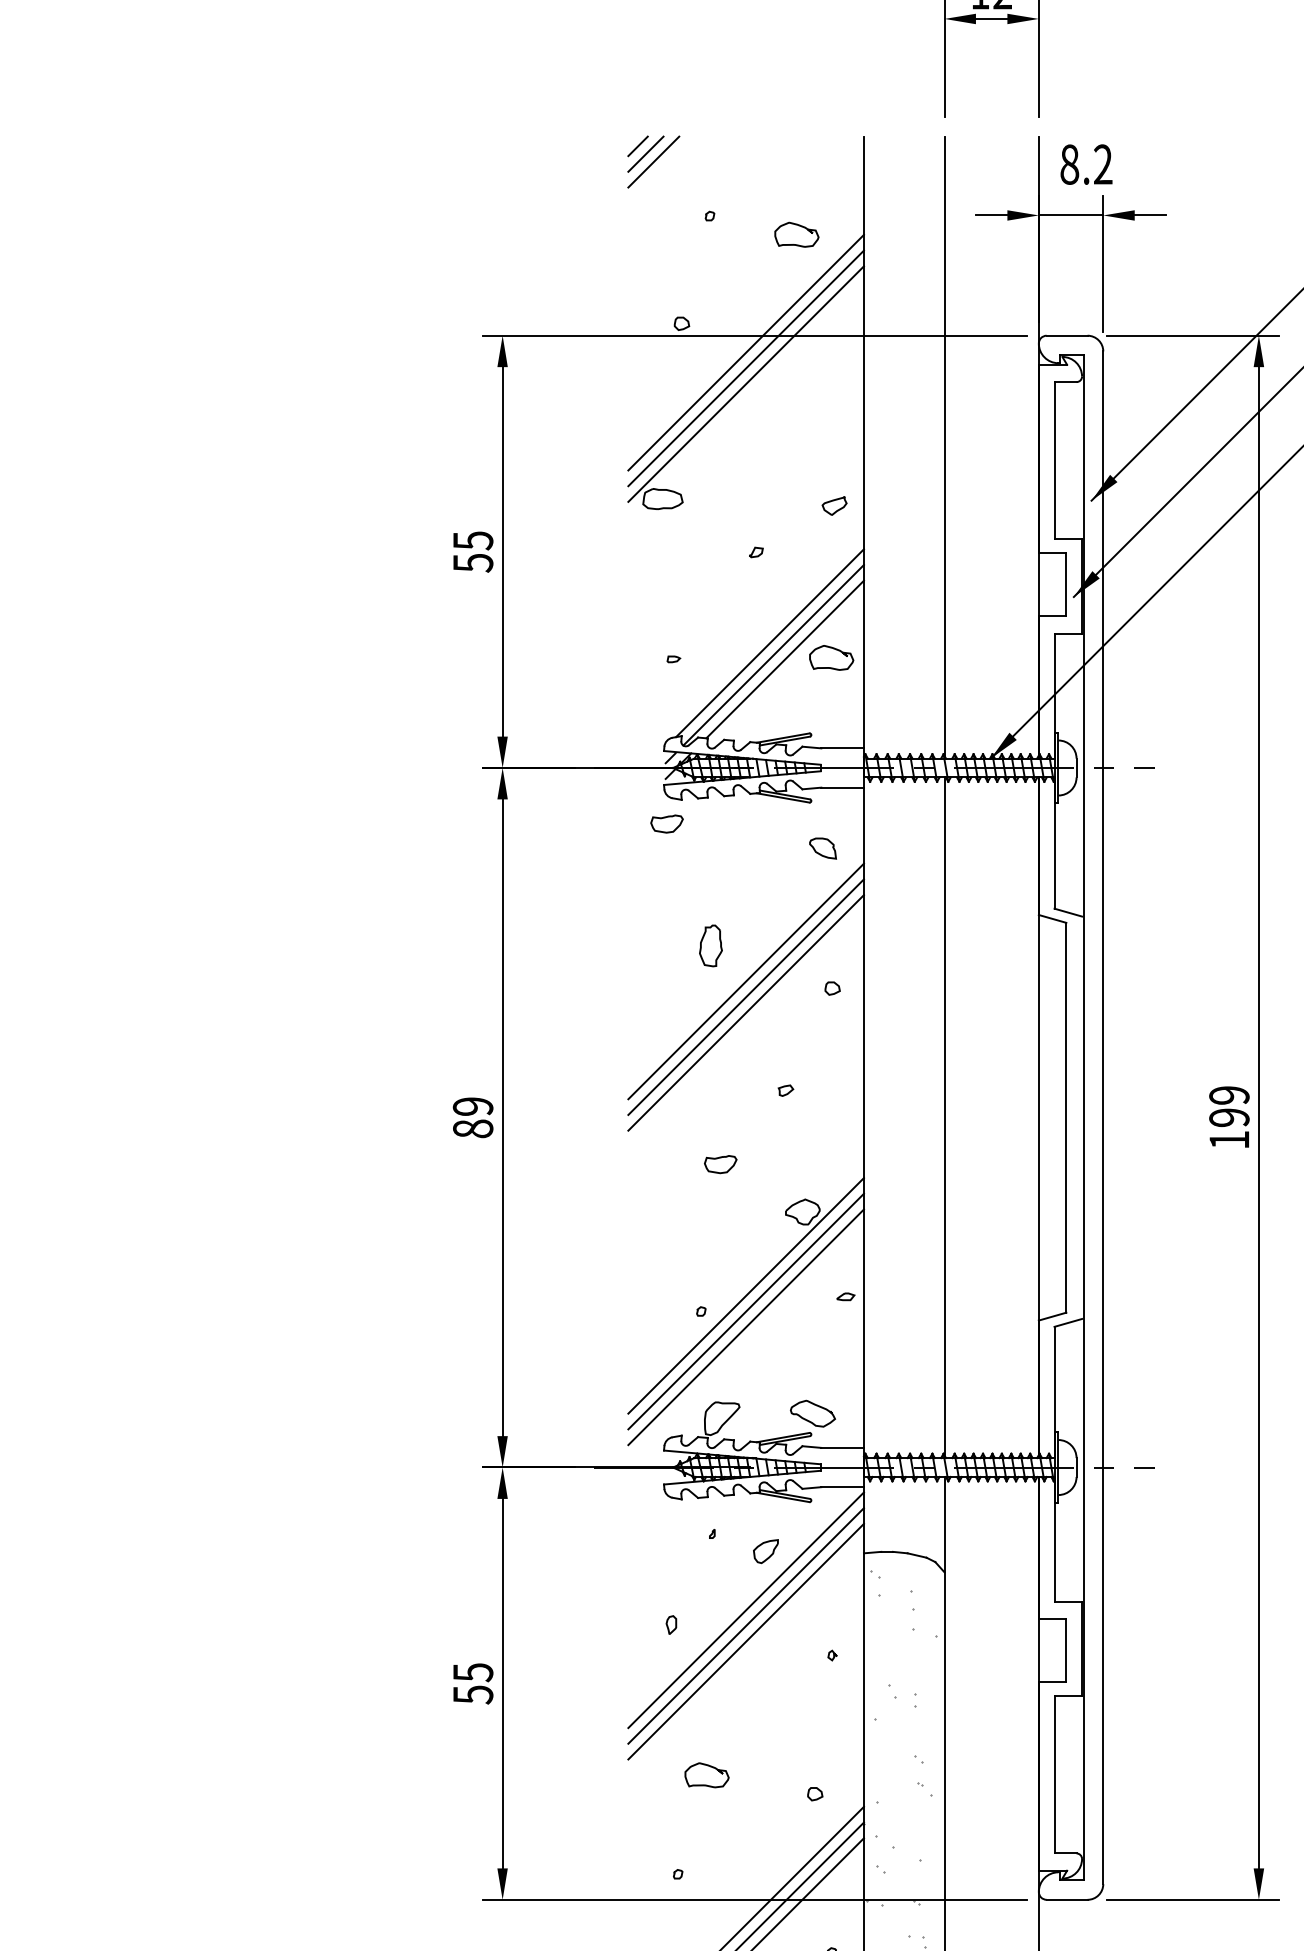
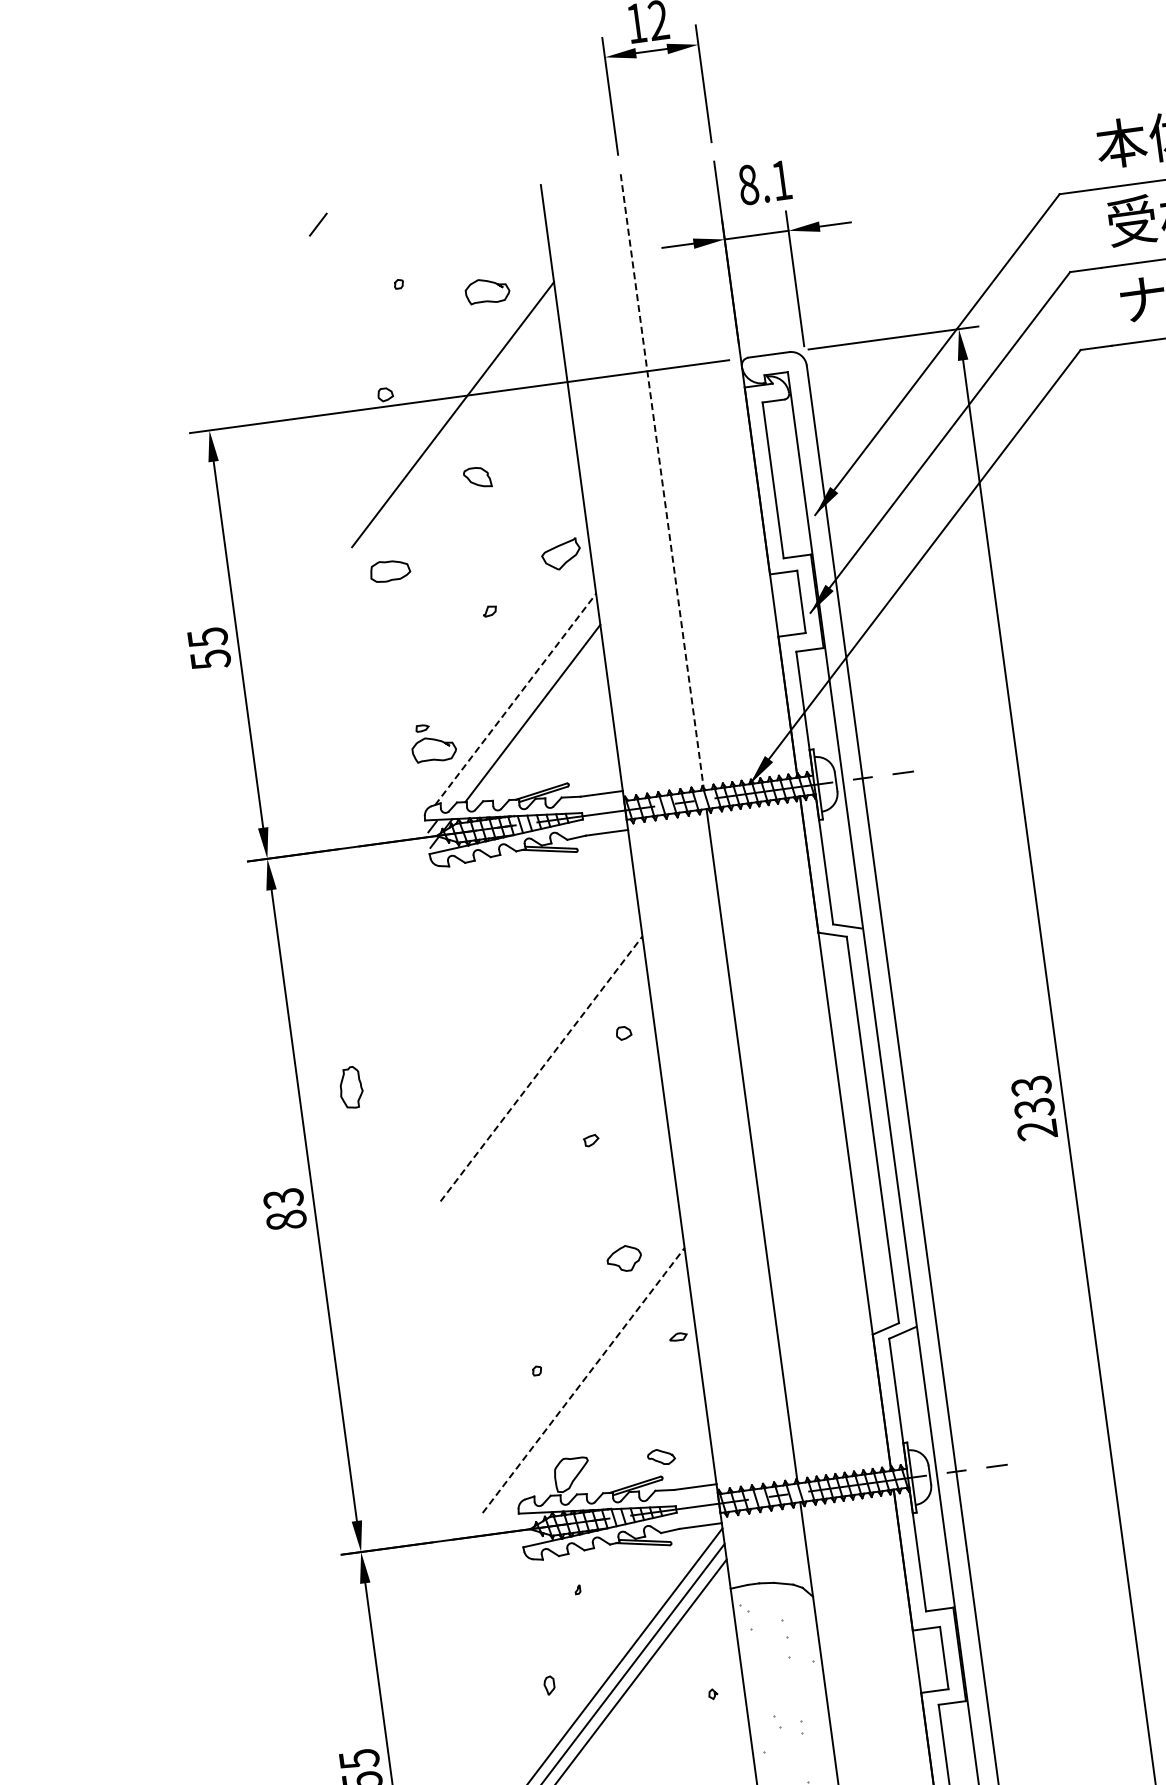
line: (645, 153) -> (326, 230), removed
line: (653, 161) -> (335, 237), removed
text: (1103, 164) -> (781, 180), 8.2 -> 8.1
line: (745, 368) -> (454, 430), removed
line: (745, 383) -> (456, 445), removed
line: (944, 446) -> (662, 481), solid -> dashed
part: (834, 505) -> (561, 554), size x1.6
line: (770, 643) -> (516, 699), solid -> dashed
line: (773, 654) -> (520, 710), removed
part: (831, 657) -> (434, 749), moved
part: (666, 823) -> (437, 891), removed
part: (822, 848) -> (477, 477), moved
part: (710, 945) -> (350, 1087), moved
line: (745, 981) -> (536, 1037), removed
line: (745, 996) -> (538, 1052), removed
line: (746, 1012) -> (541, 1068), solid -> dashed
text: (473, 1106) -> (283, 1198), 89 -> 83
text: (1229, 1117) -> (1034, 1107), 199 -> 233
part: (720, 1164) -> (536, 1222), removed
line: (745, 1295) -> (578, 1349), removed
line: (745, 1311) -> (580, 1364), removed
line: (746, 1327) -> (584, 1380), solid -> dashed
part: (812, 1413) -> (660, 1457), size x0.6
part: (765, 1551) -> (632, 1600), removed

